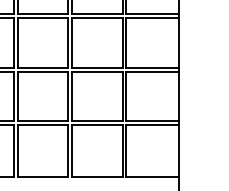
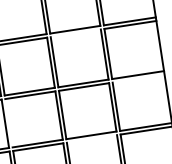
line: (96, 17) -> (75, 33), removed
line: (152, 71) -> (138, 78), removed
line: (17, 95) -> (8, 122), removed
line: (96, 124) -> (91, 139), removed

